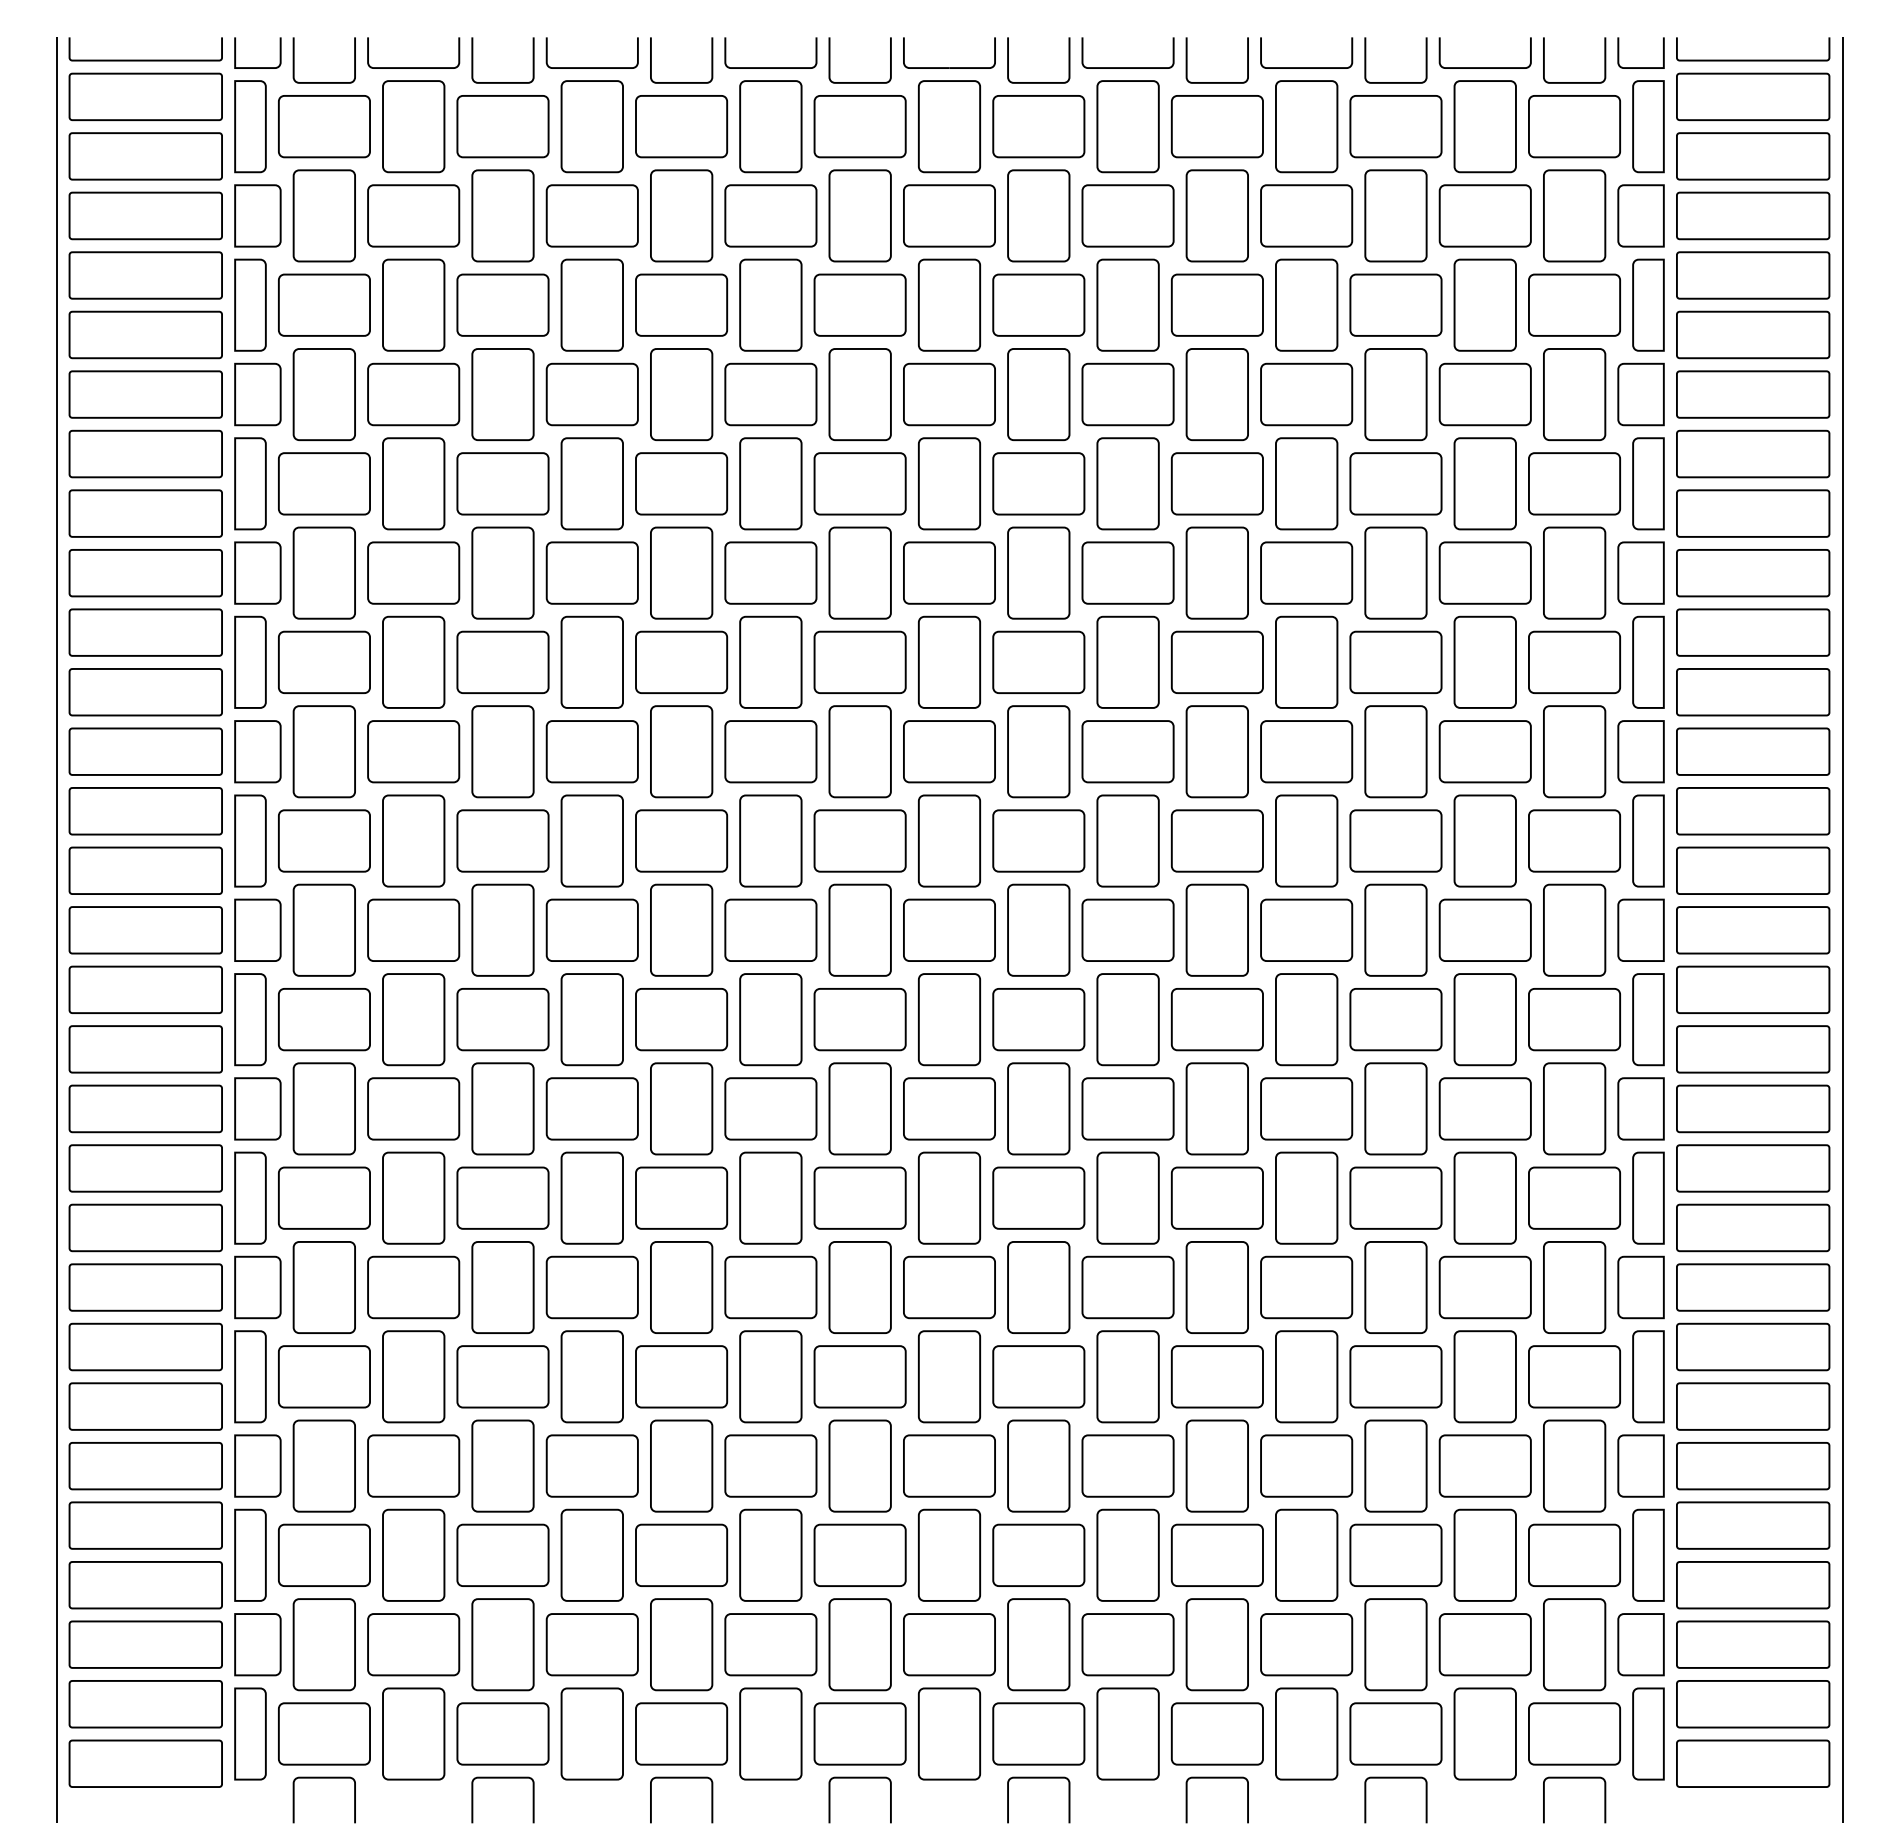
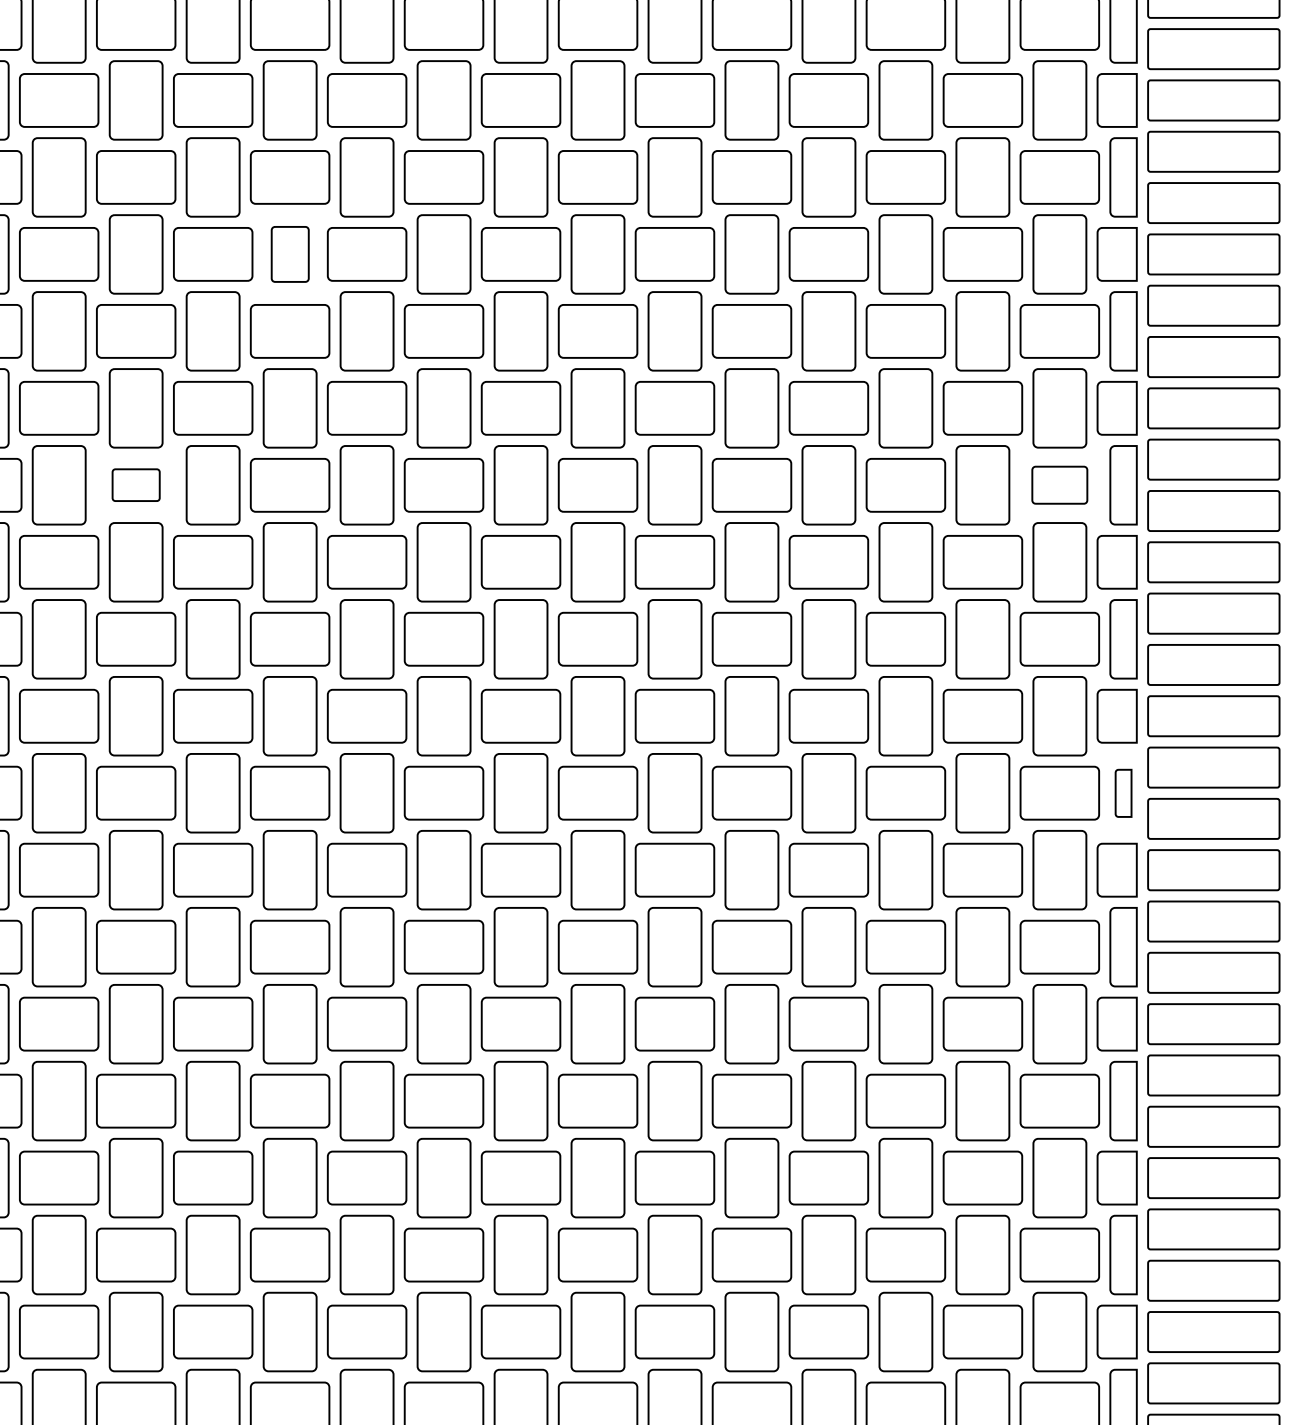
part: (681, 394) -> (290, 254), size x0.7
part: (502, 661) -> (135, 484), size x0.6
part: (1574, 661) -> (1059, 484), size x0.7
part: (1648, 1019) -> (1123, 793), size x0.6

